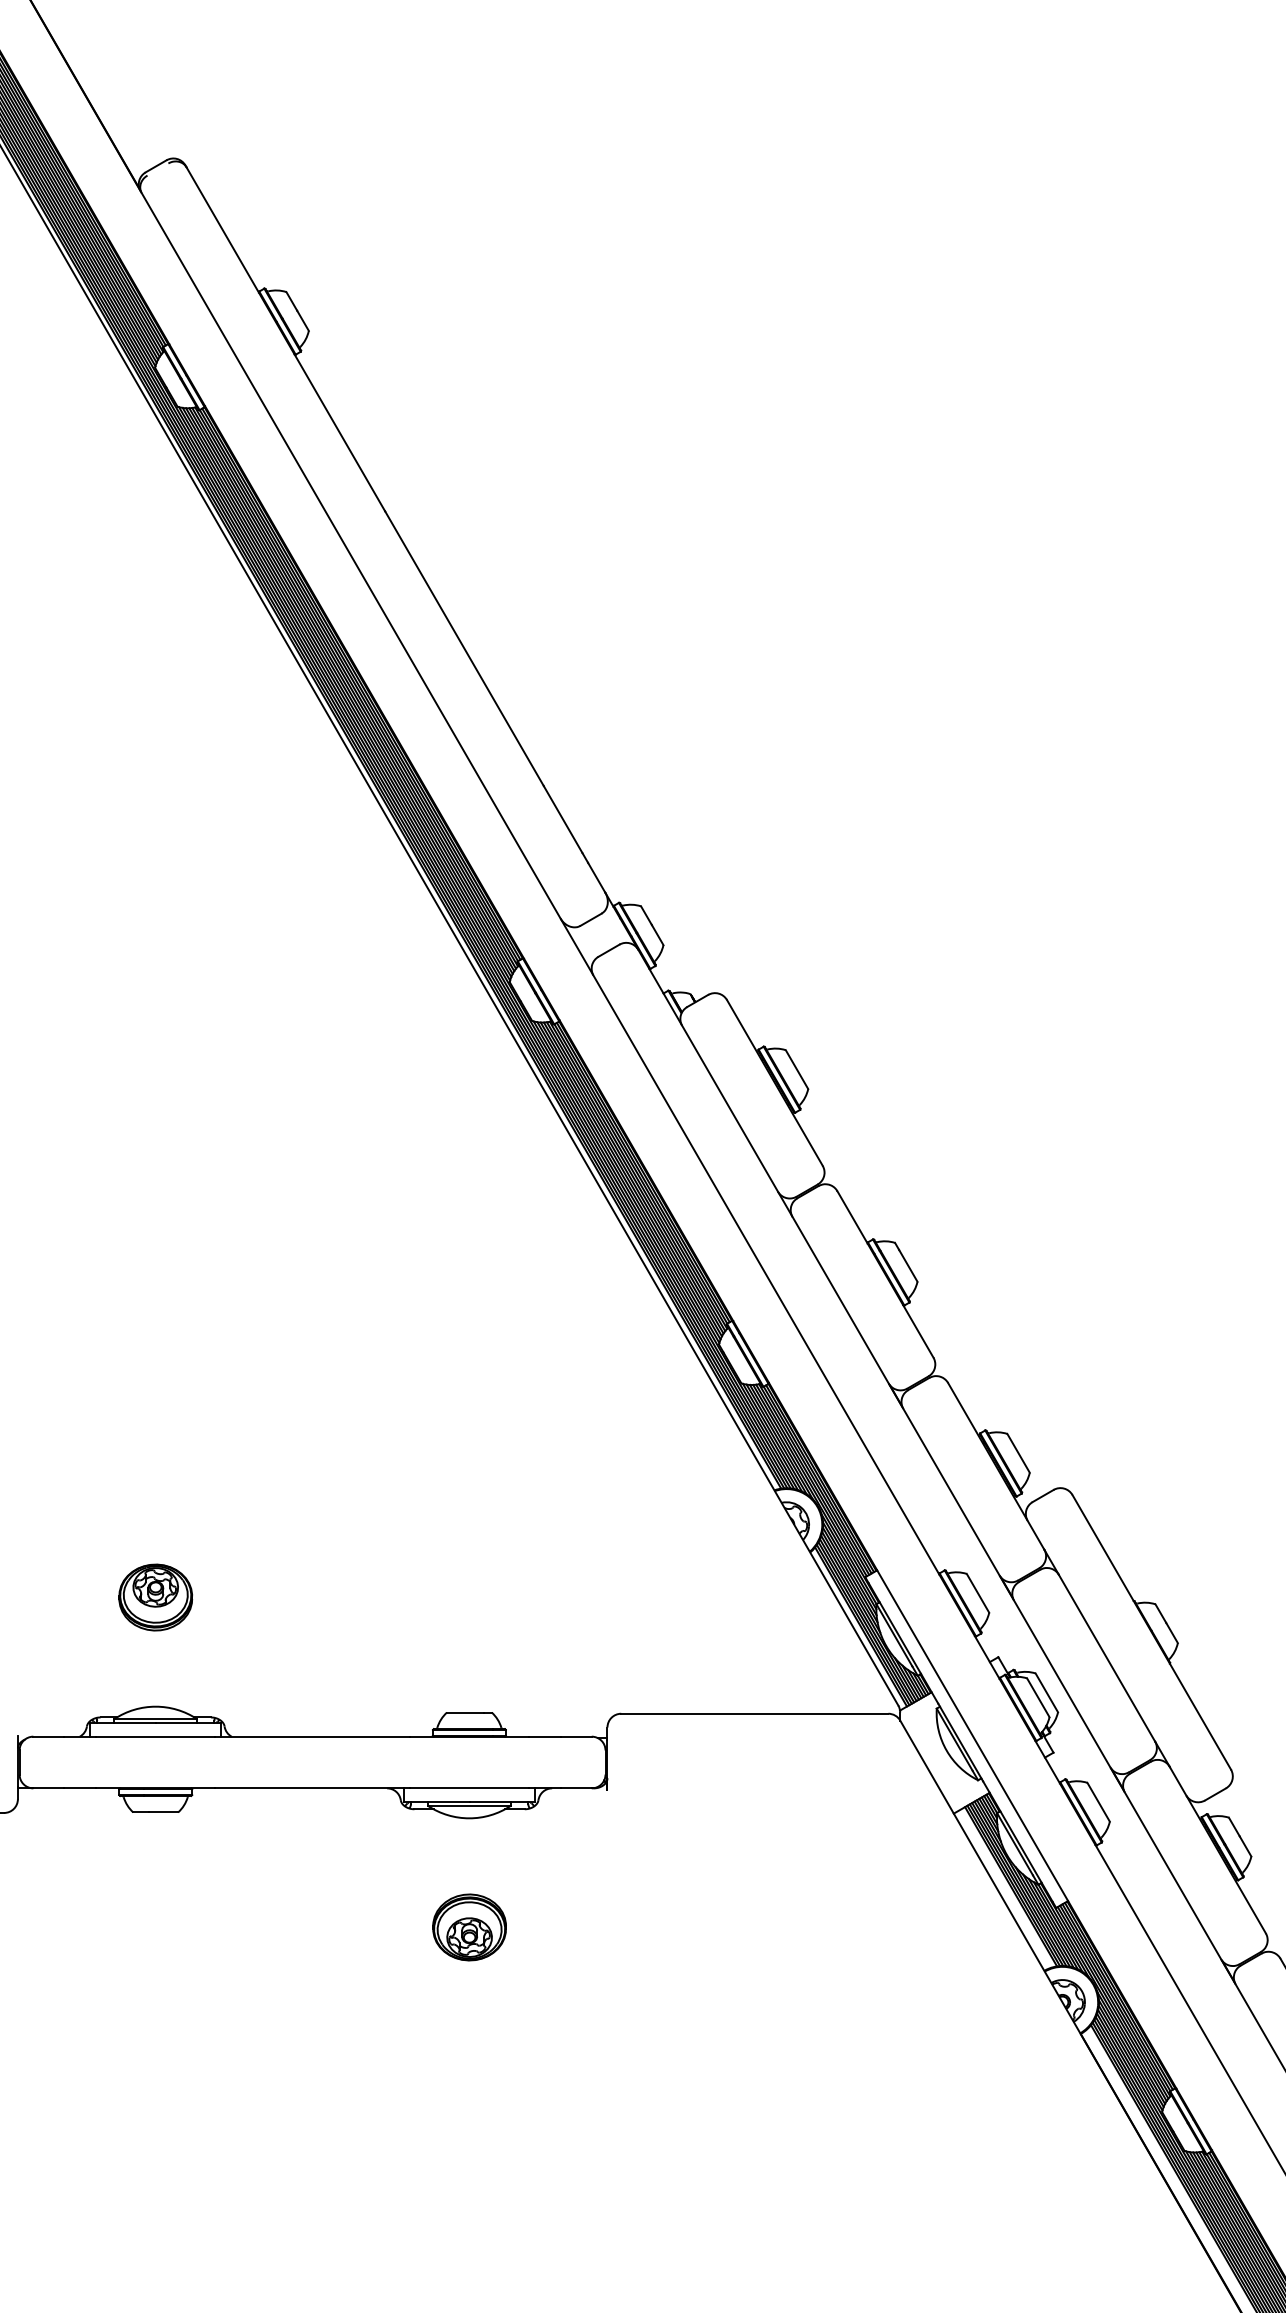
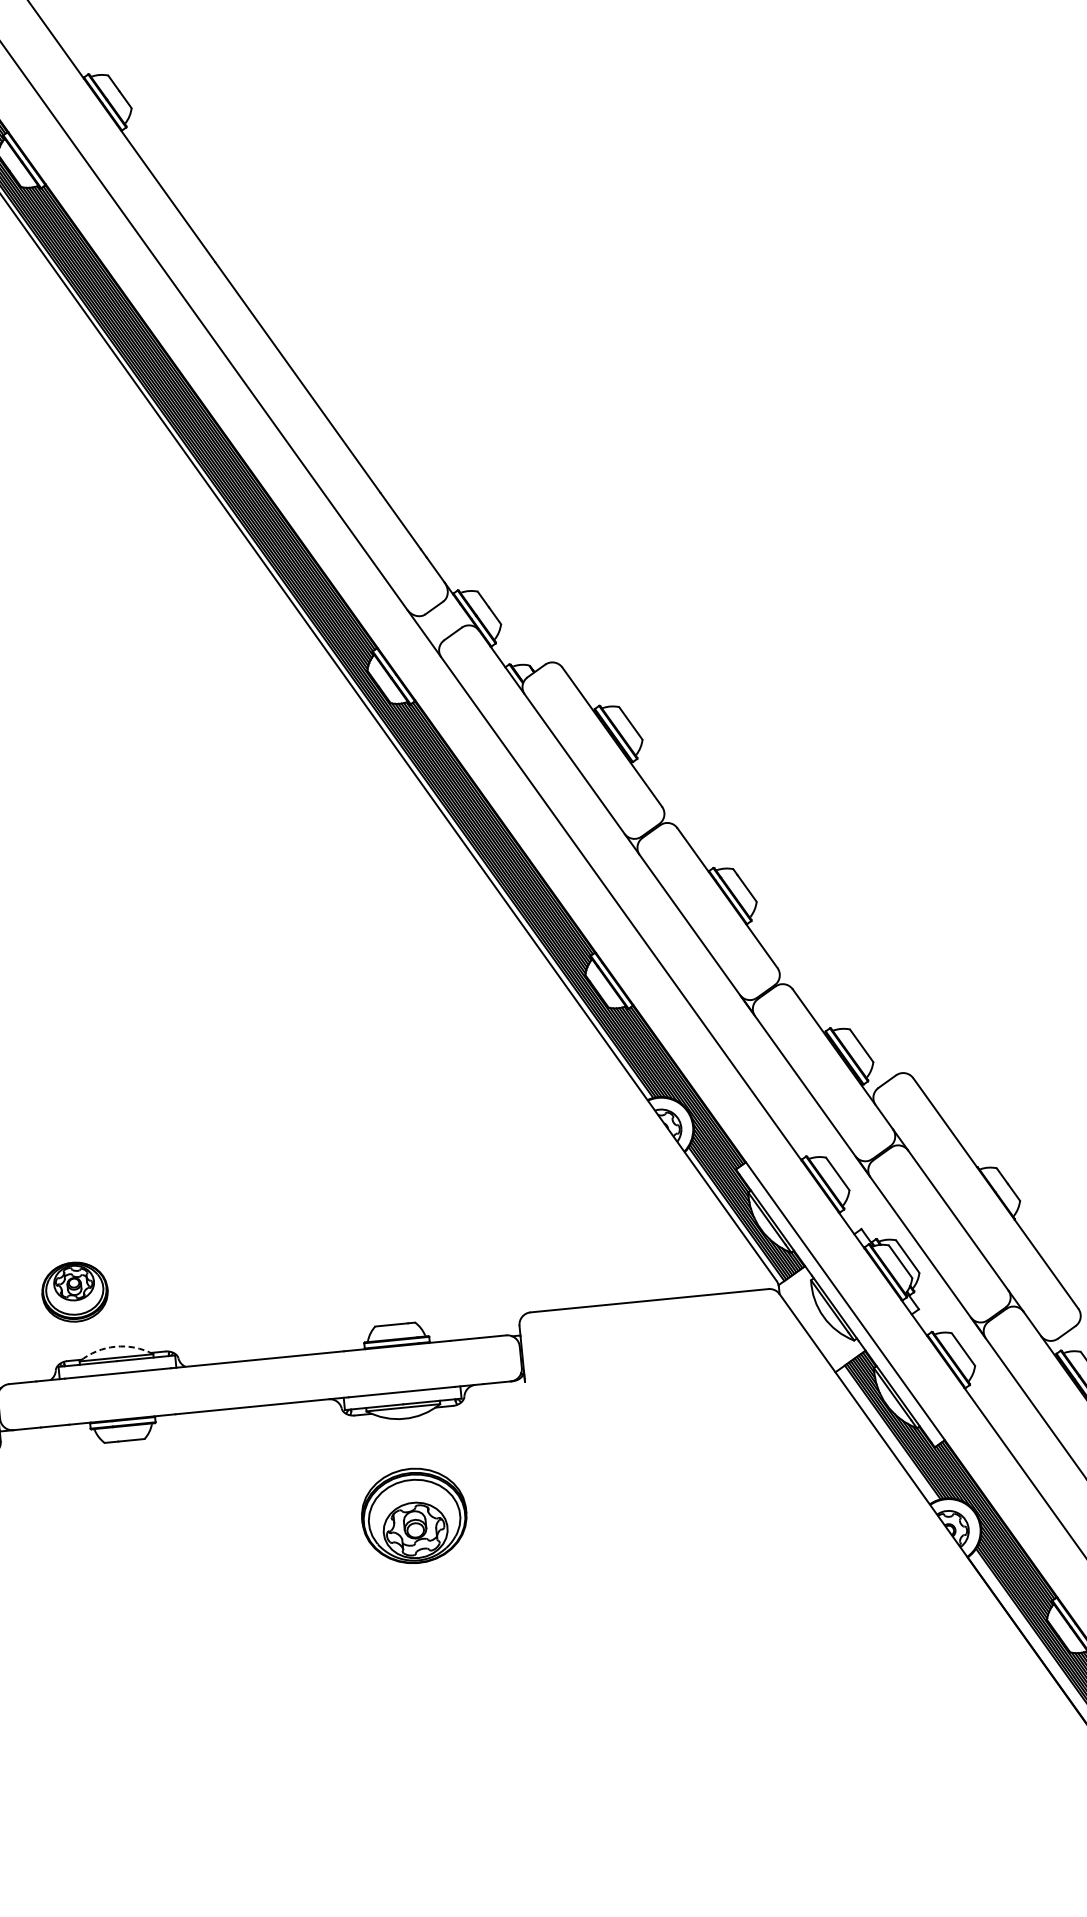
part: (155, 1597) -> (74, 1292), moved
arc: (155, 1706) -> (115, 1346), solid -> dashed
part: (469, 1927) -> (414, 1516), size x1.6

